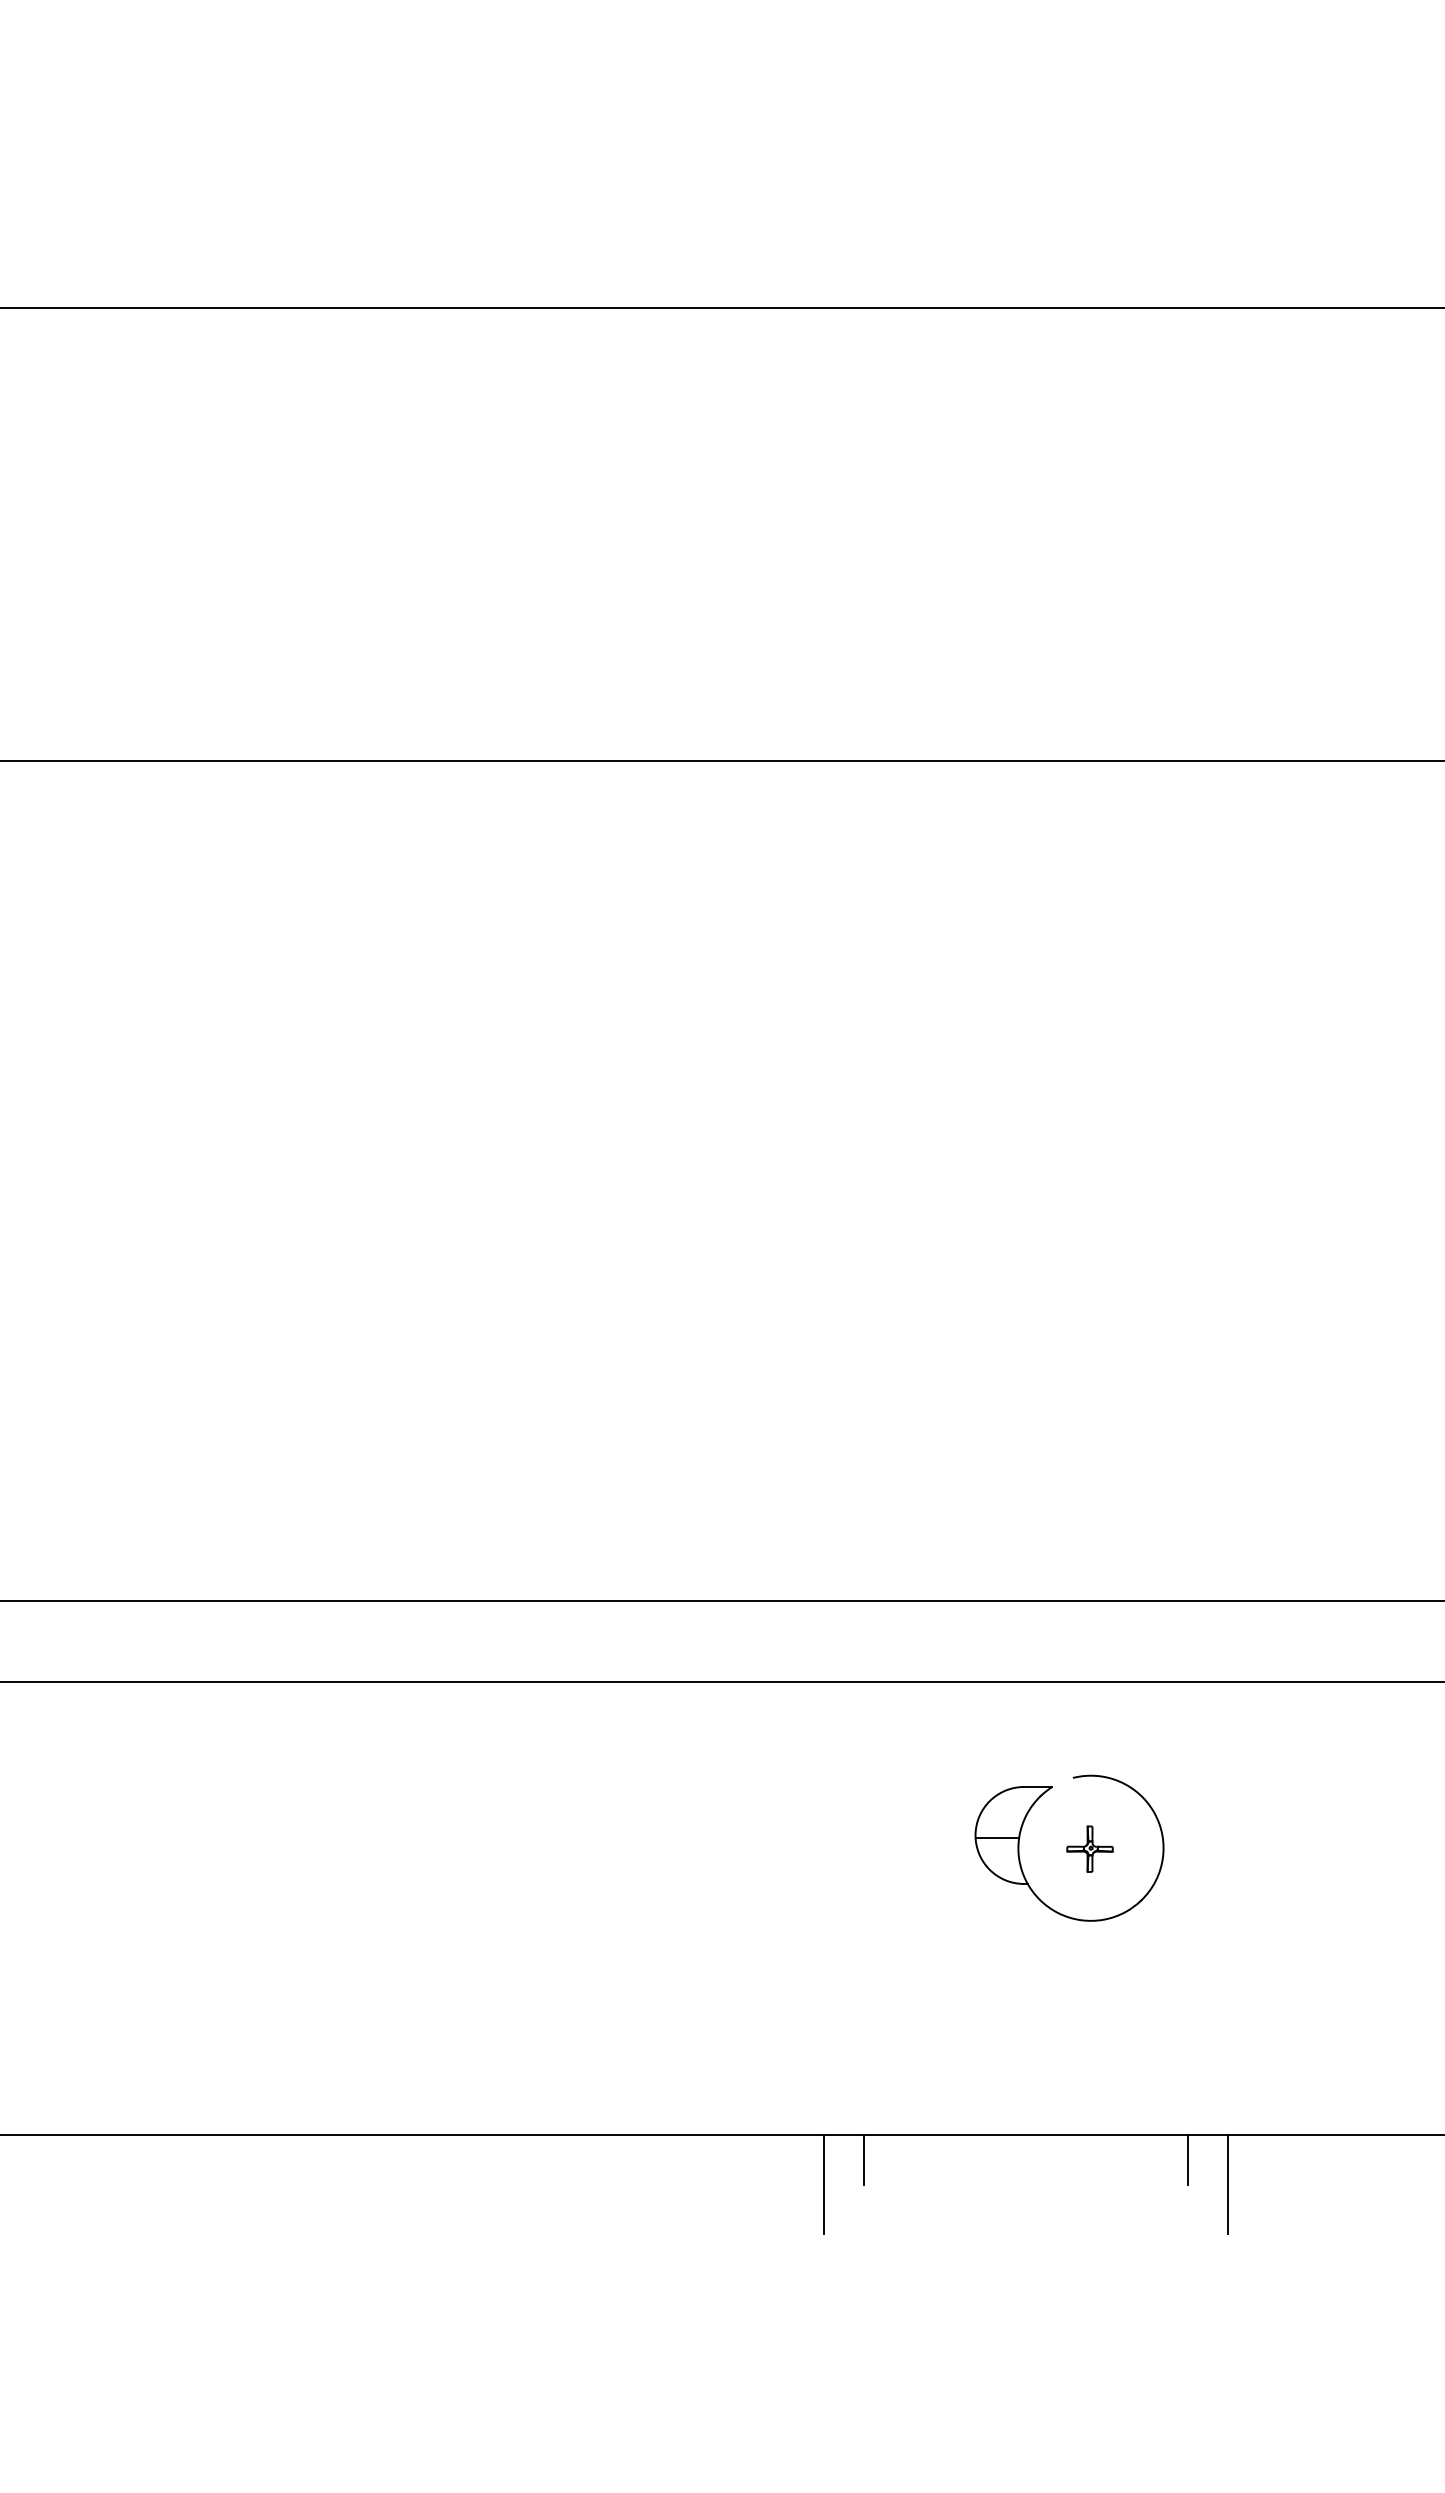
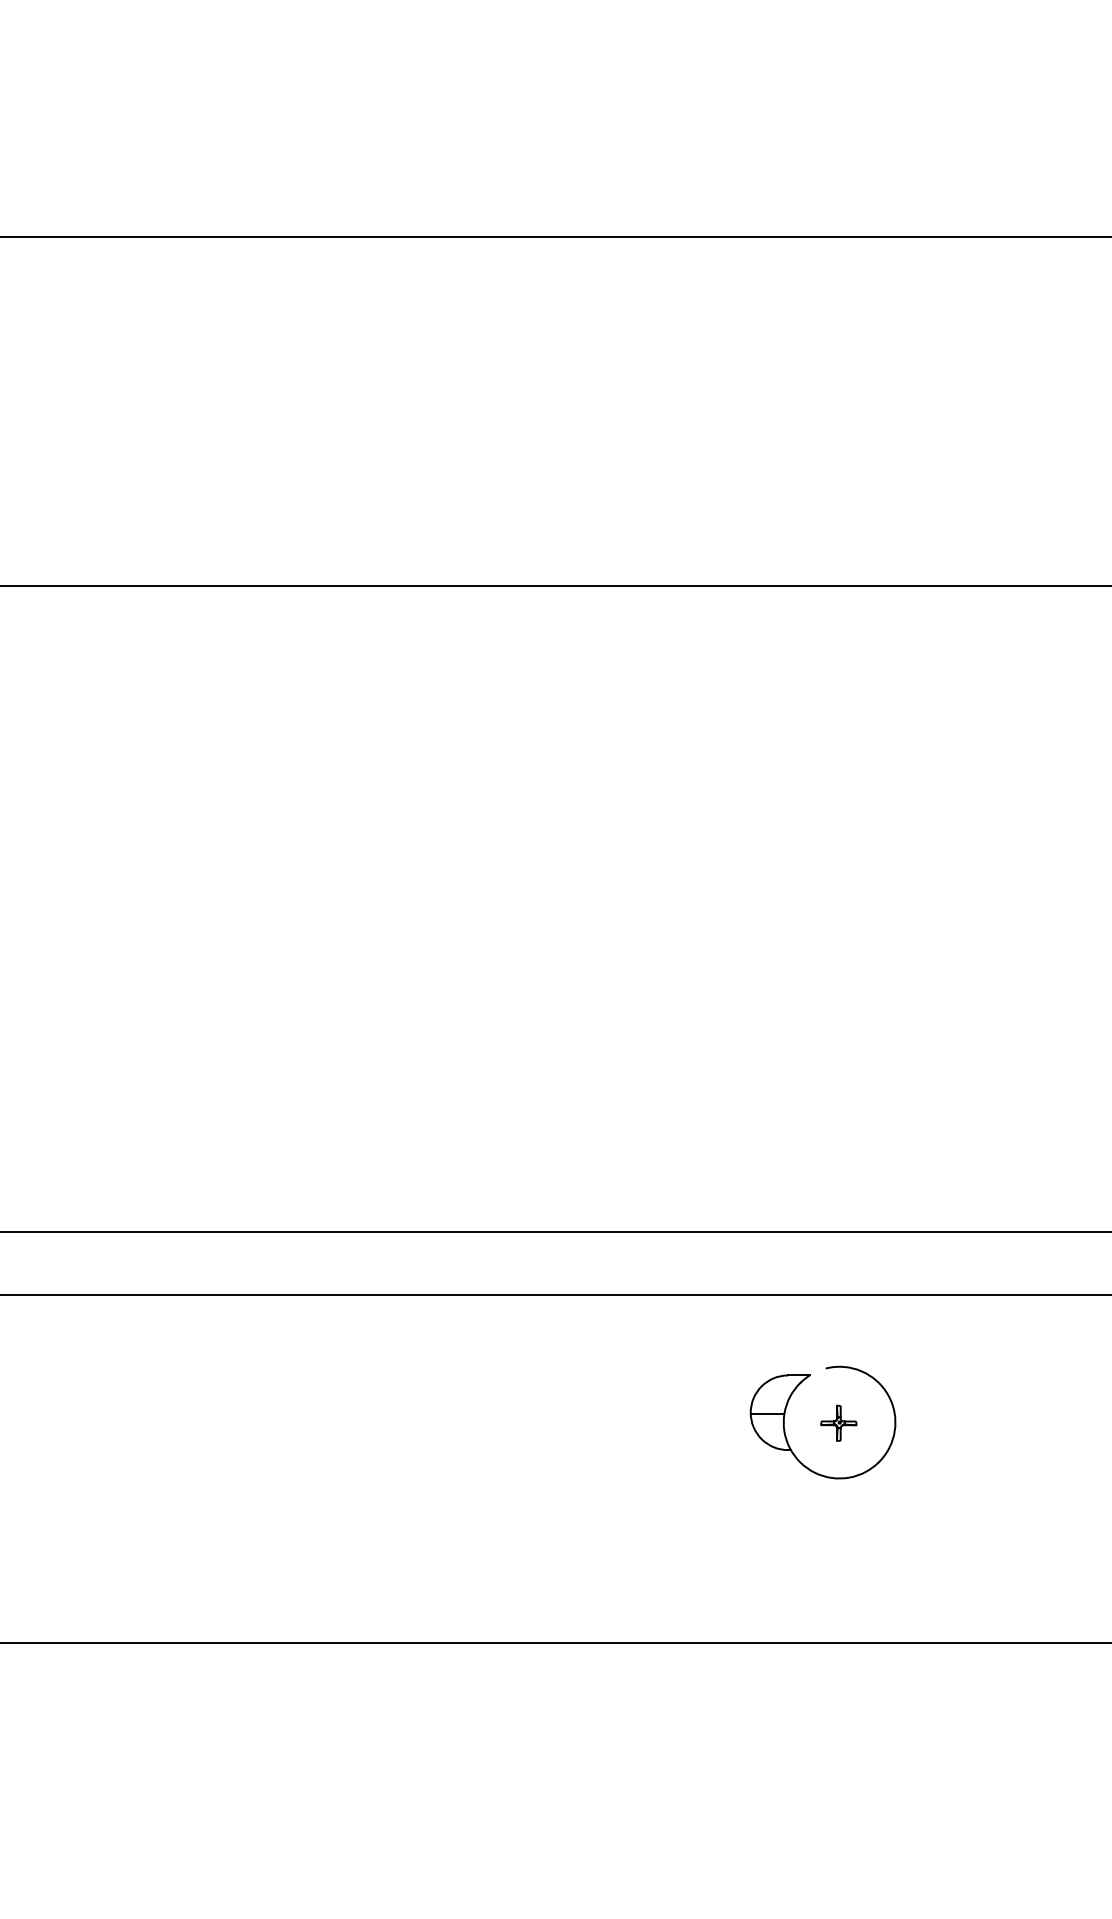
line: (864, 2159) -> (665, 1662), removed
line: (1187, 2159) -> (913, 1662), removed
line: (823, 2183) -> (633, 1680), removed
line: (1228, 2183) -> (945, 1680), removed

